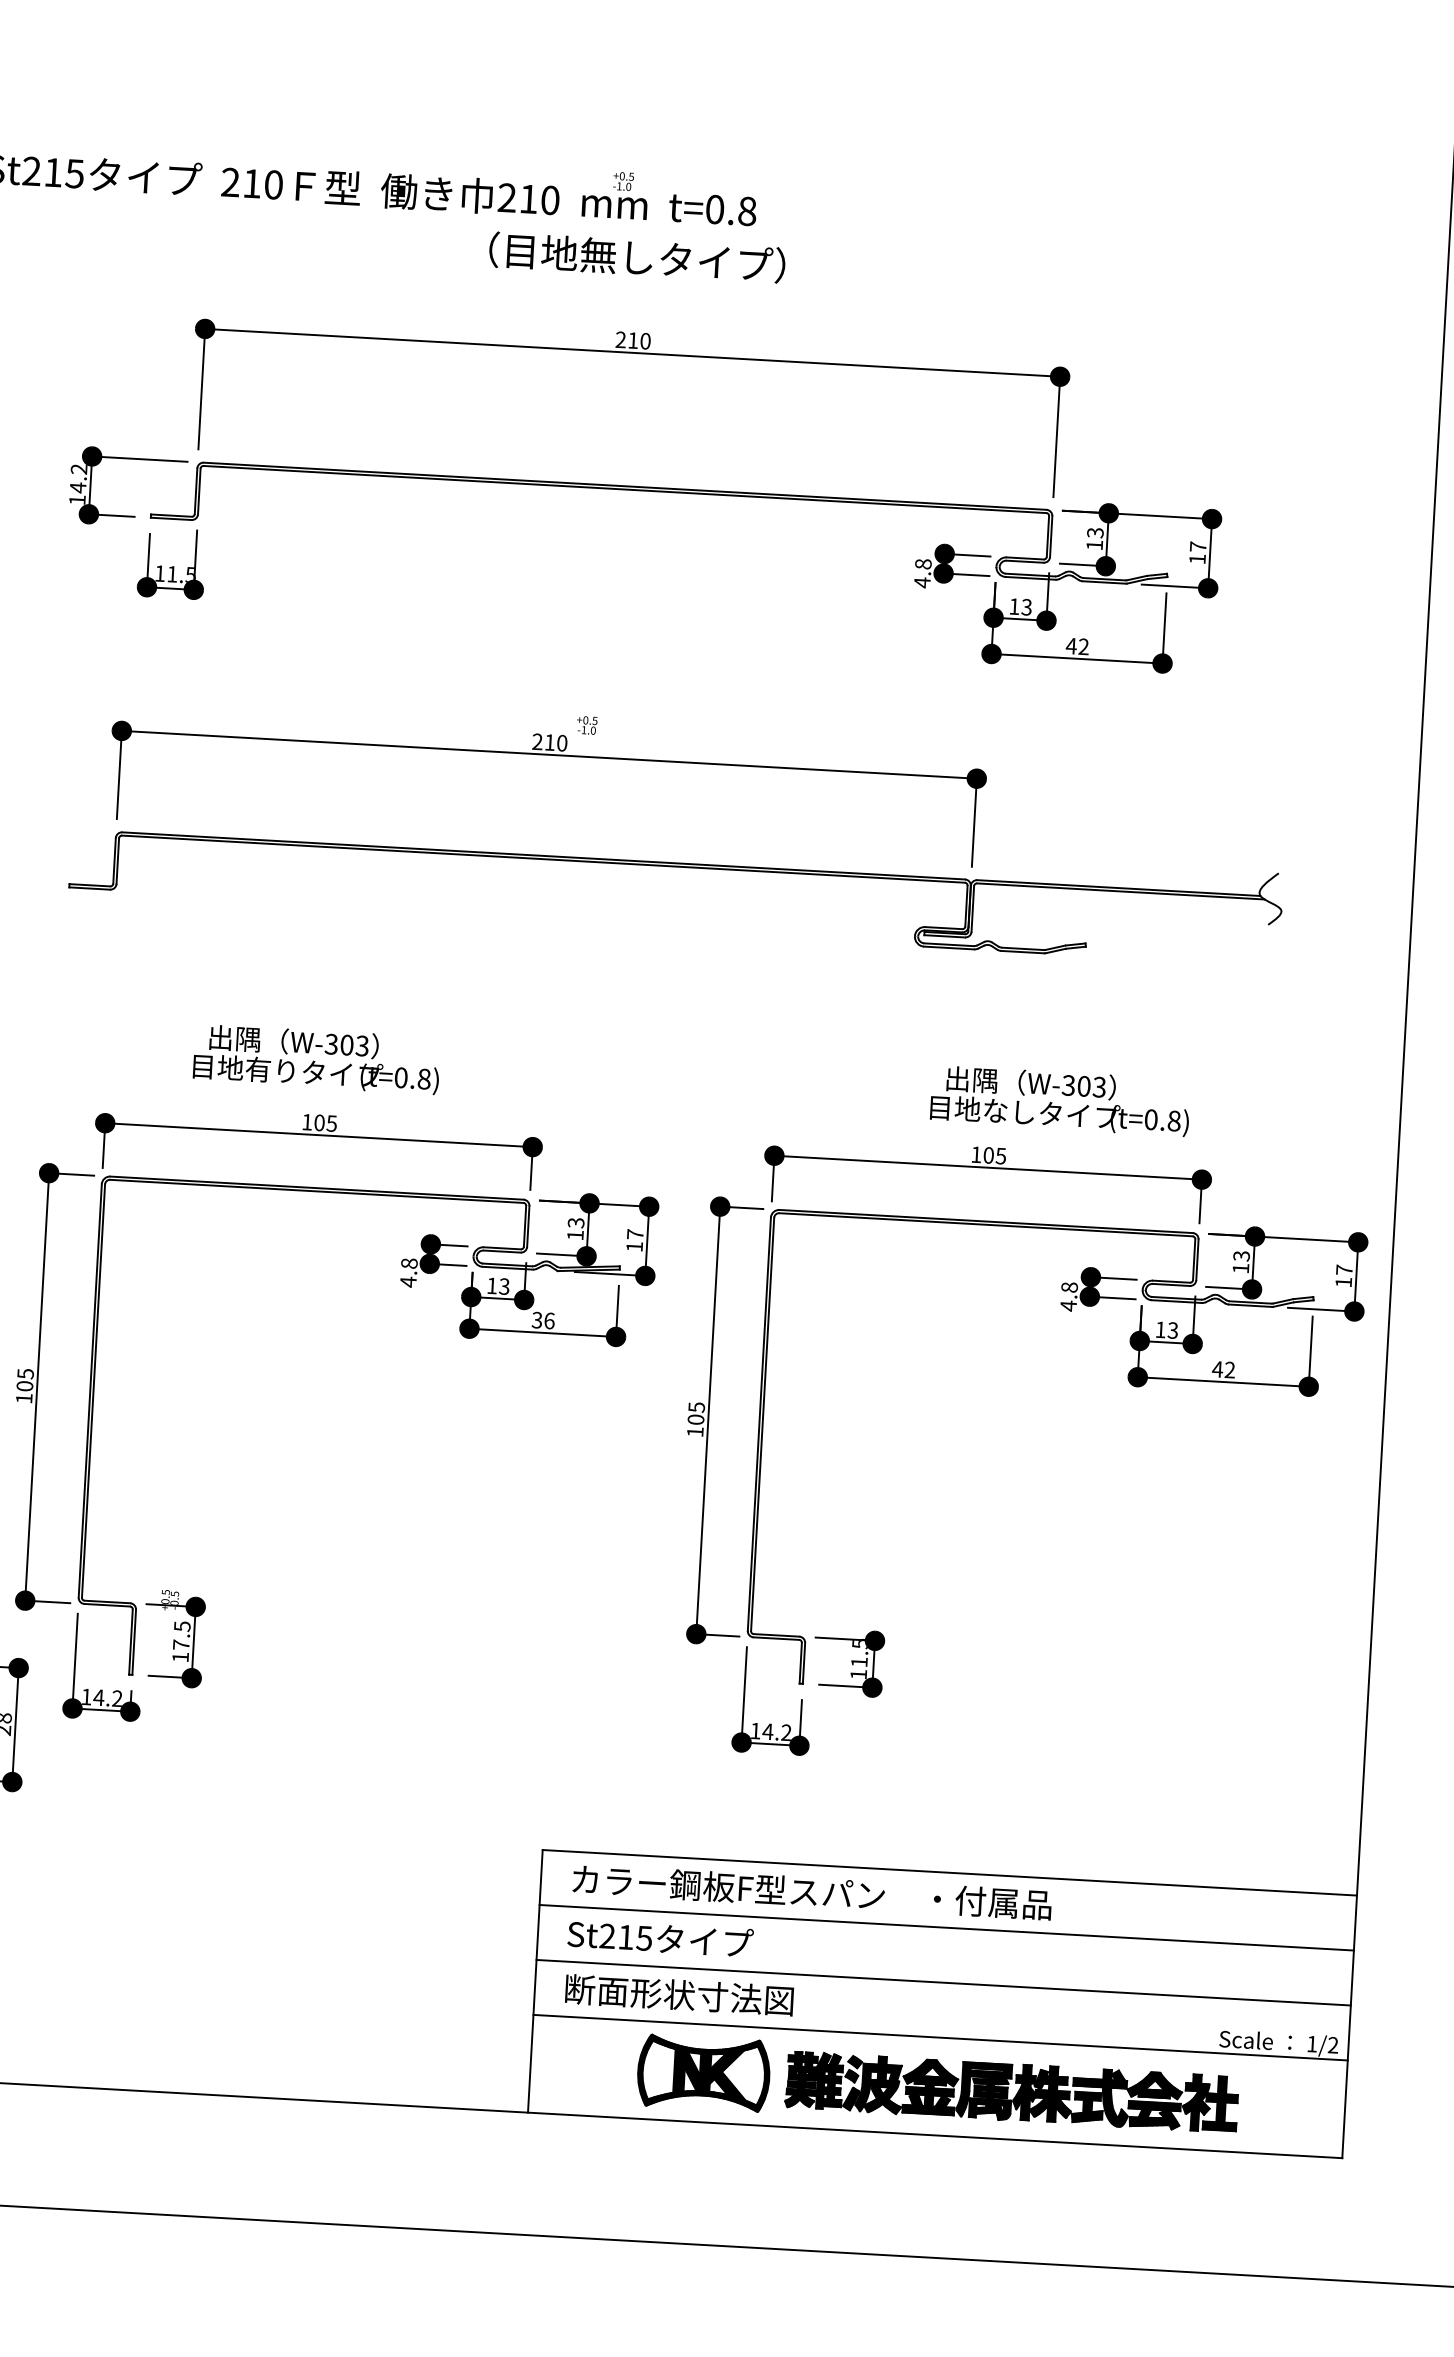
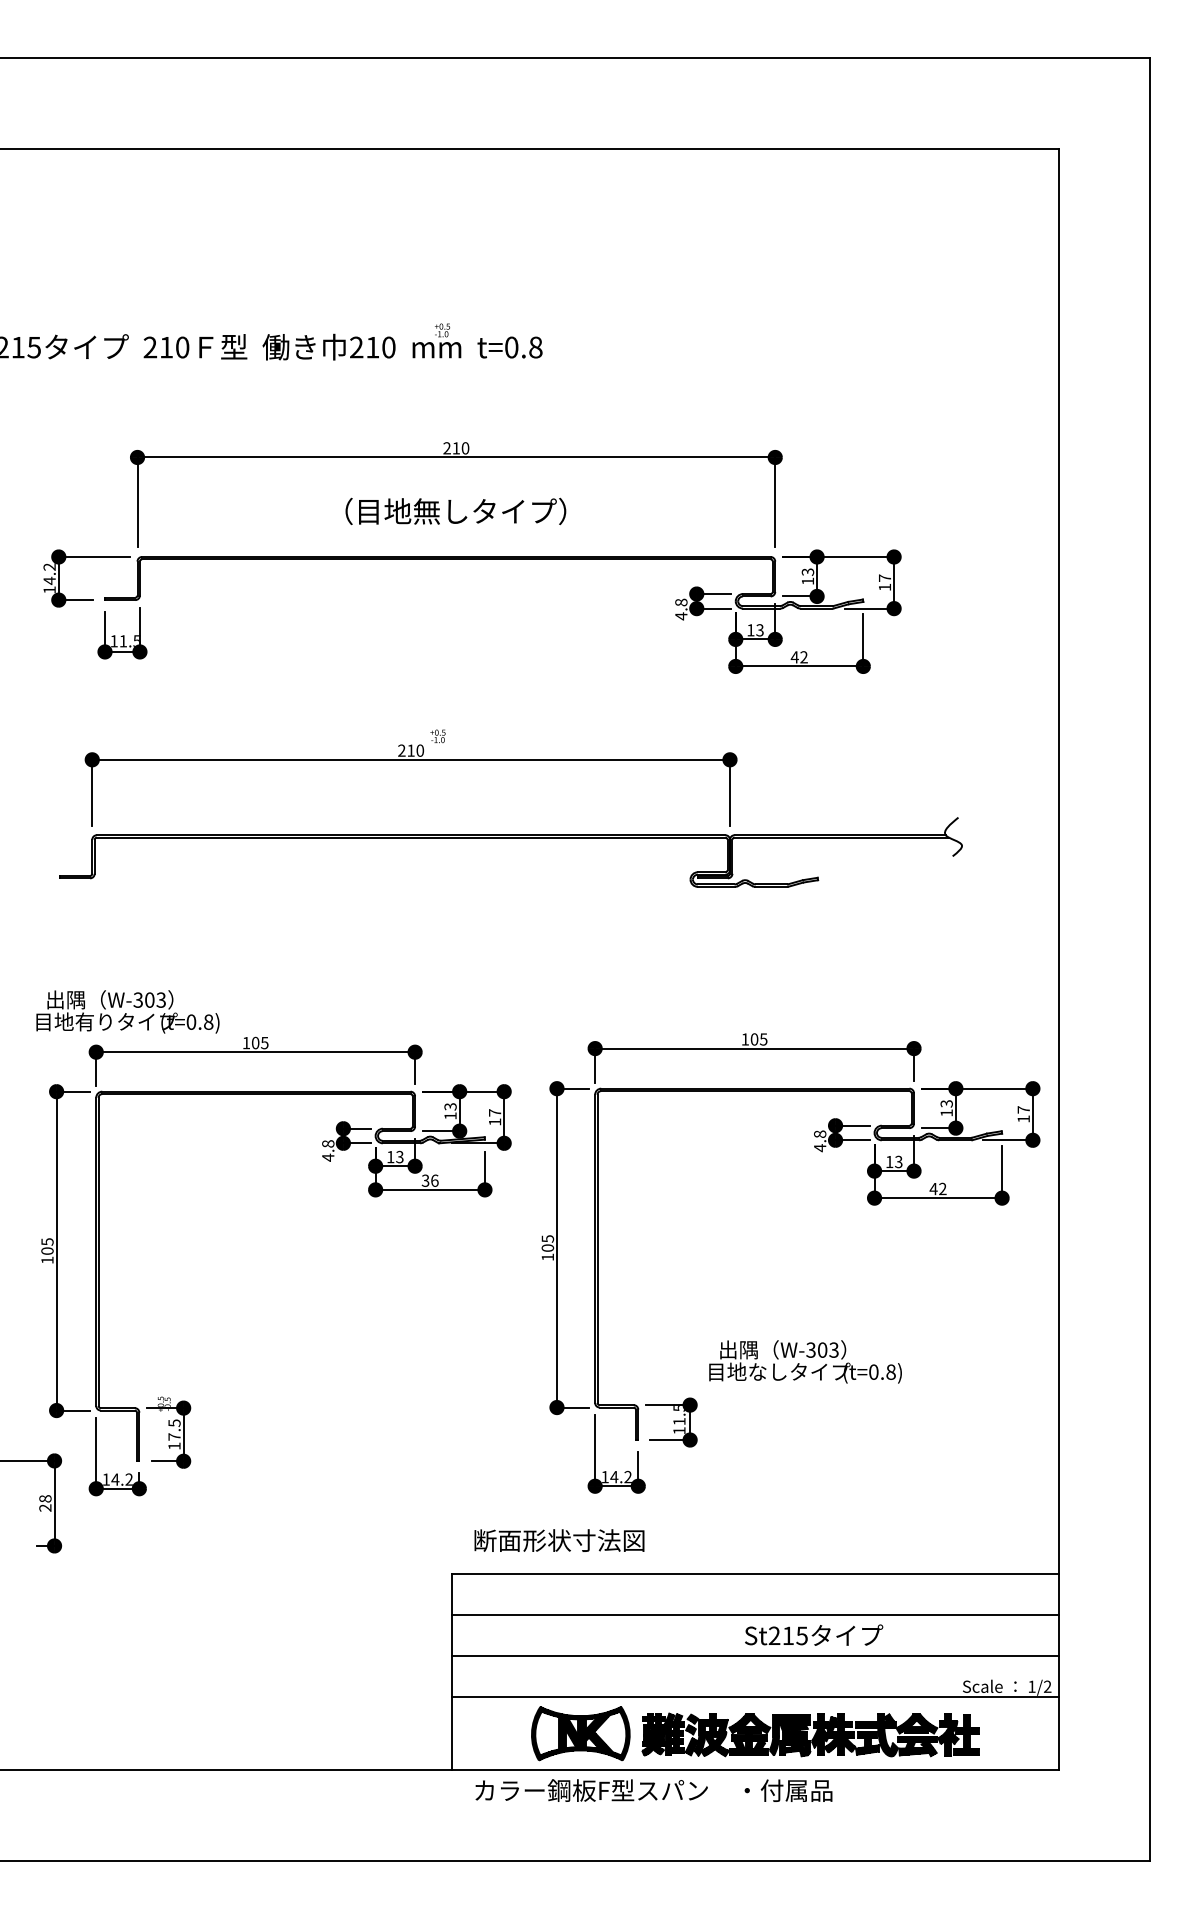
text: (636, 256) -> (455, 510), moved
text: (316, 1058) -> (127, 1011), moved
text: (1060, 1100) -> (805, 1361), moved
text: (811, 1892) -> (653, 1790), moved
text: (661, 1937) -> (814, 1634), moved
text: (679, 1994) -> (559, 1540), moved

